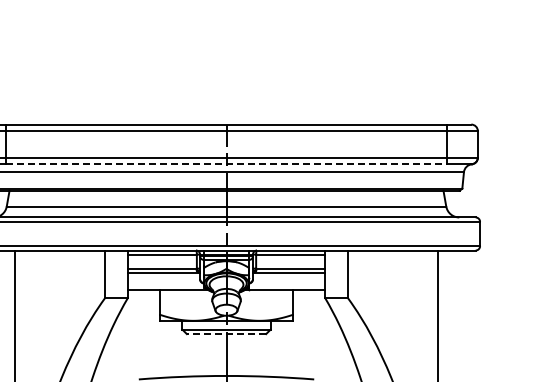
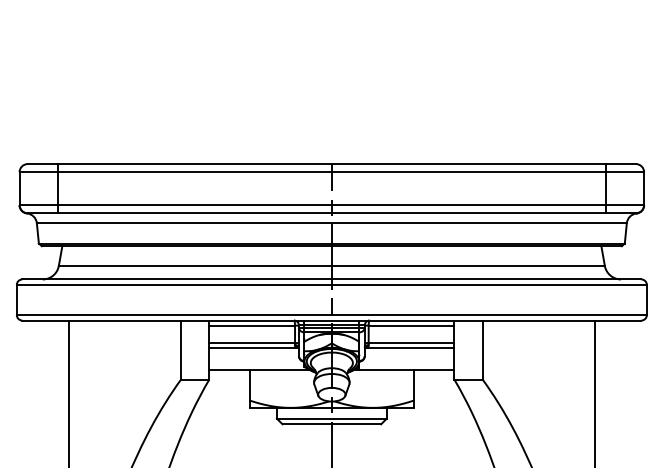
line: (226, 164) -> (331, 213), dashed -> solid
line: (226, 334) -> (331, 424), dashed -> solid

